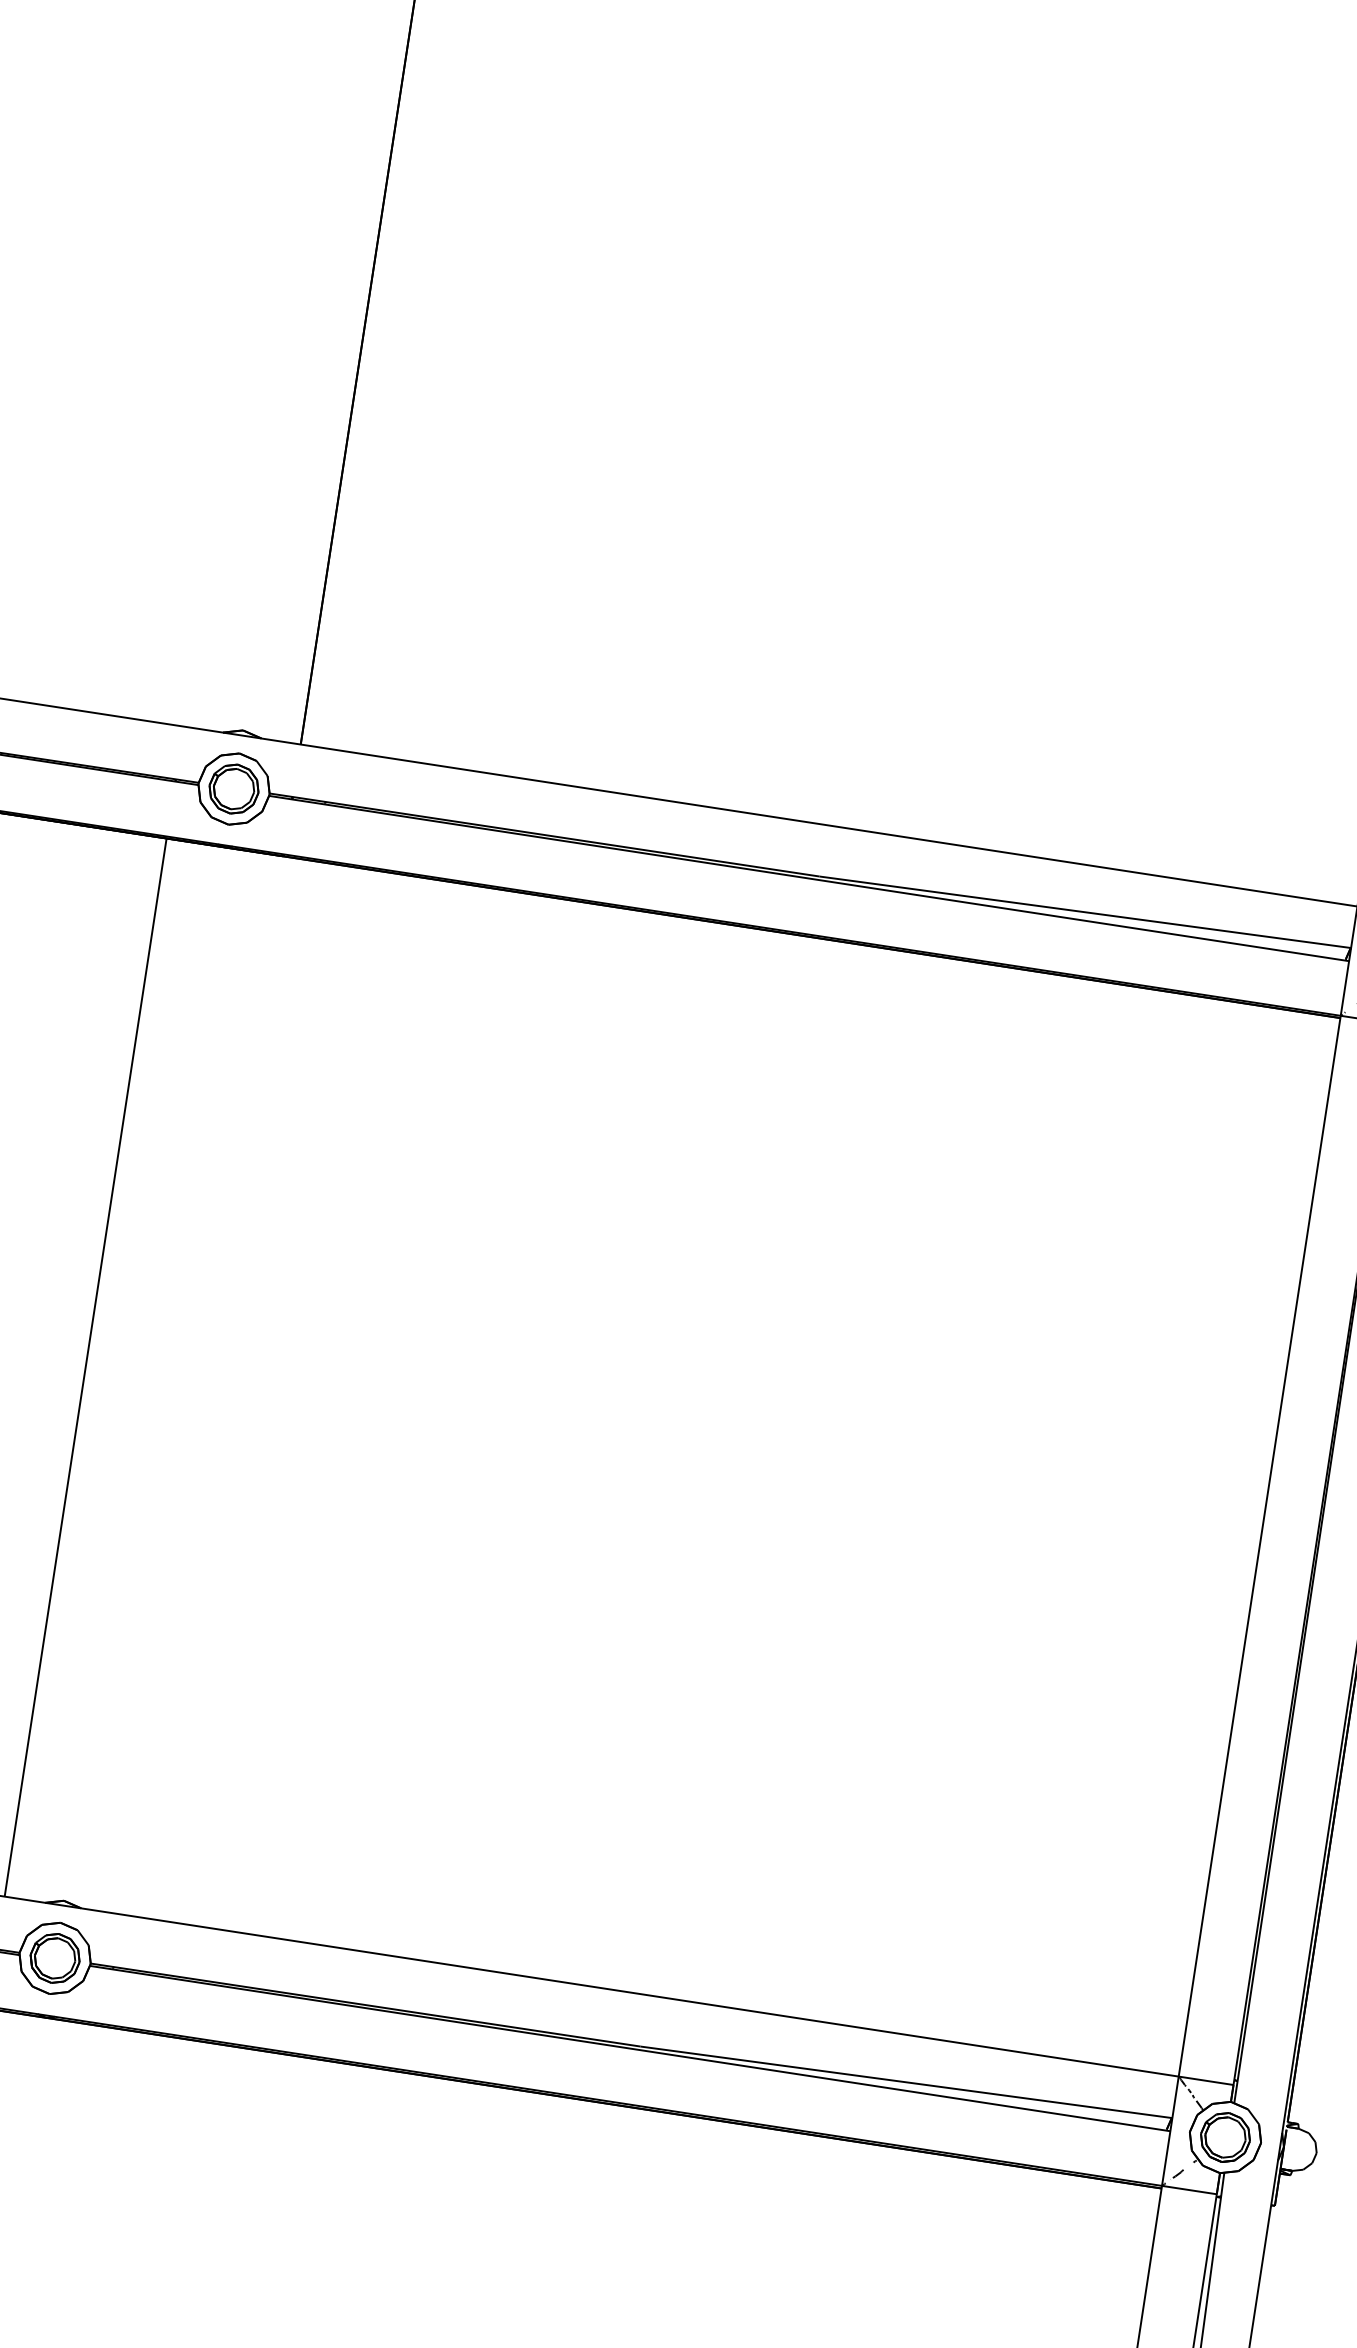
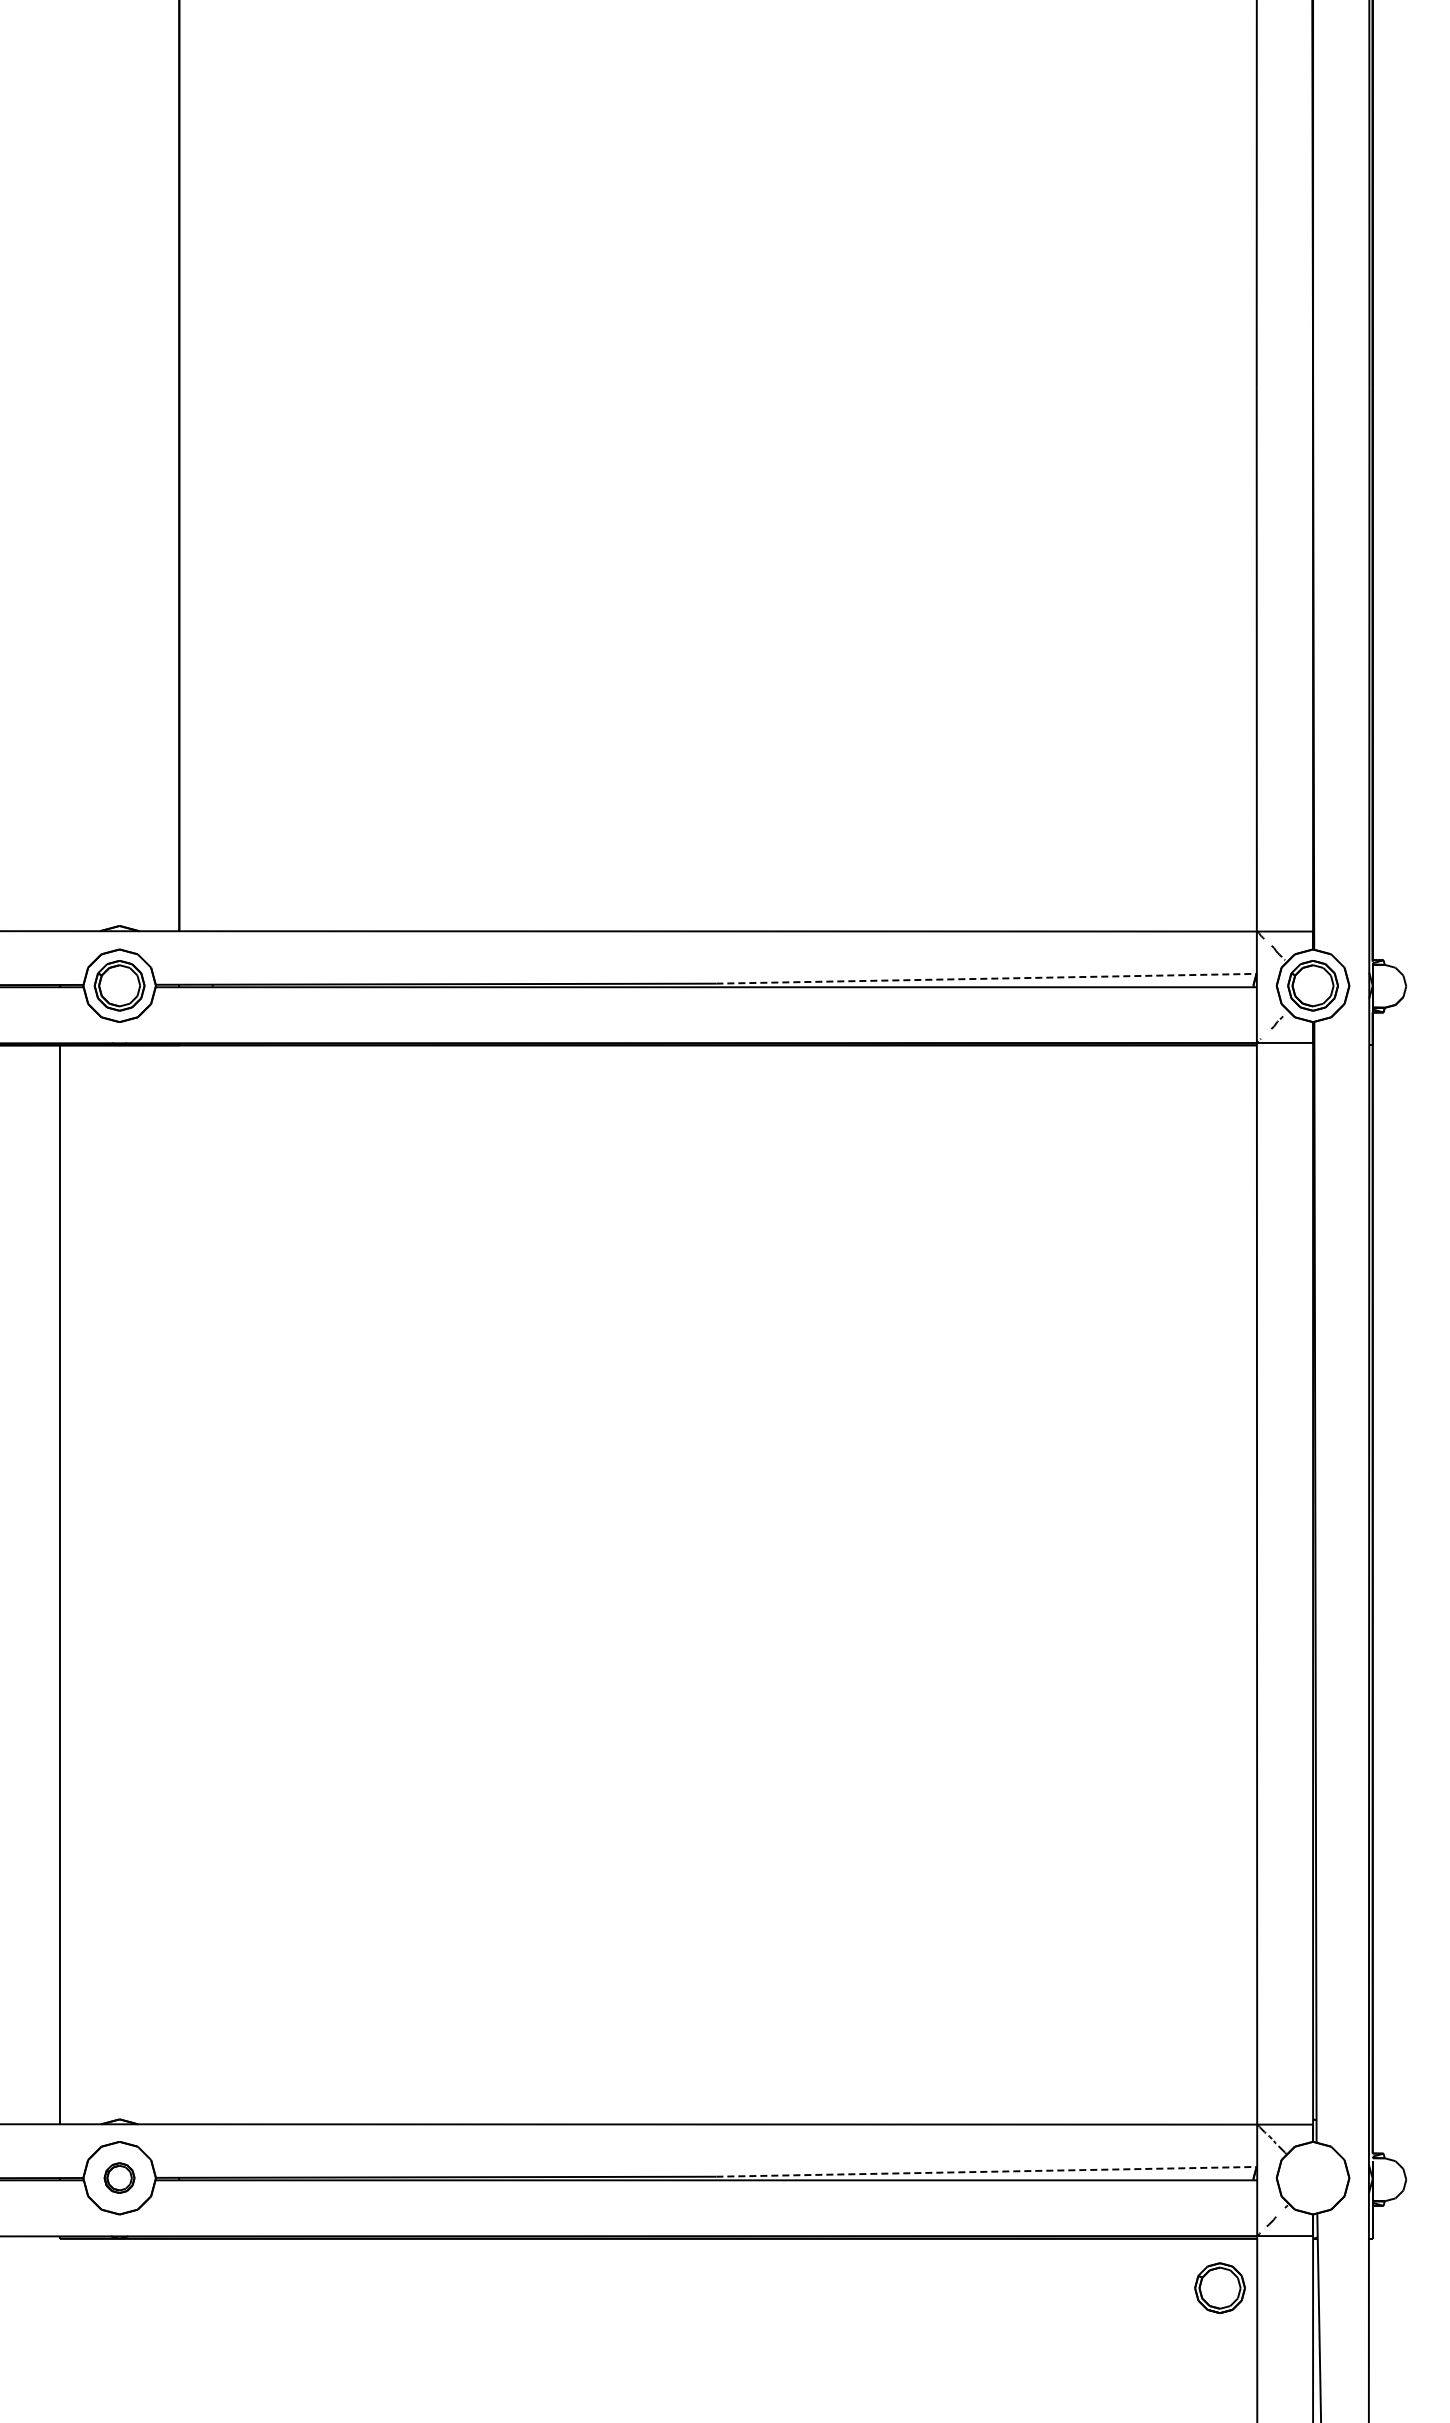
line: (1086, 912) -> (987, 978), solid -> dashed
part: (55, 1957) -> (119, 2177), size x0.6
line: (907, 2082) -> (987, 2171), solid -> dashed
part: (1225, 2136) -> (1219, 2287), moved

